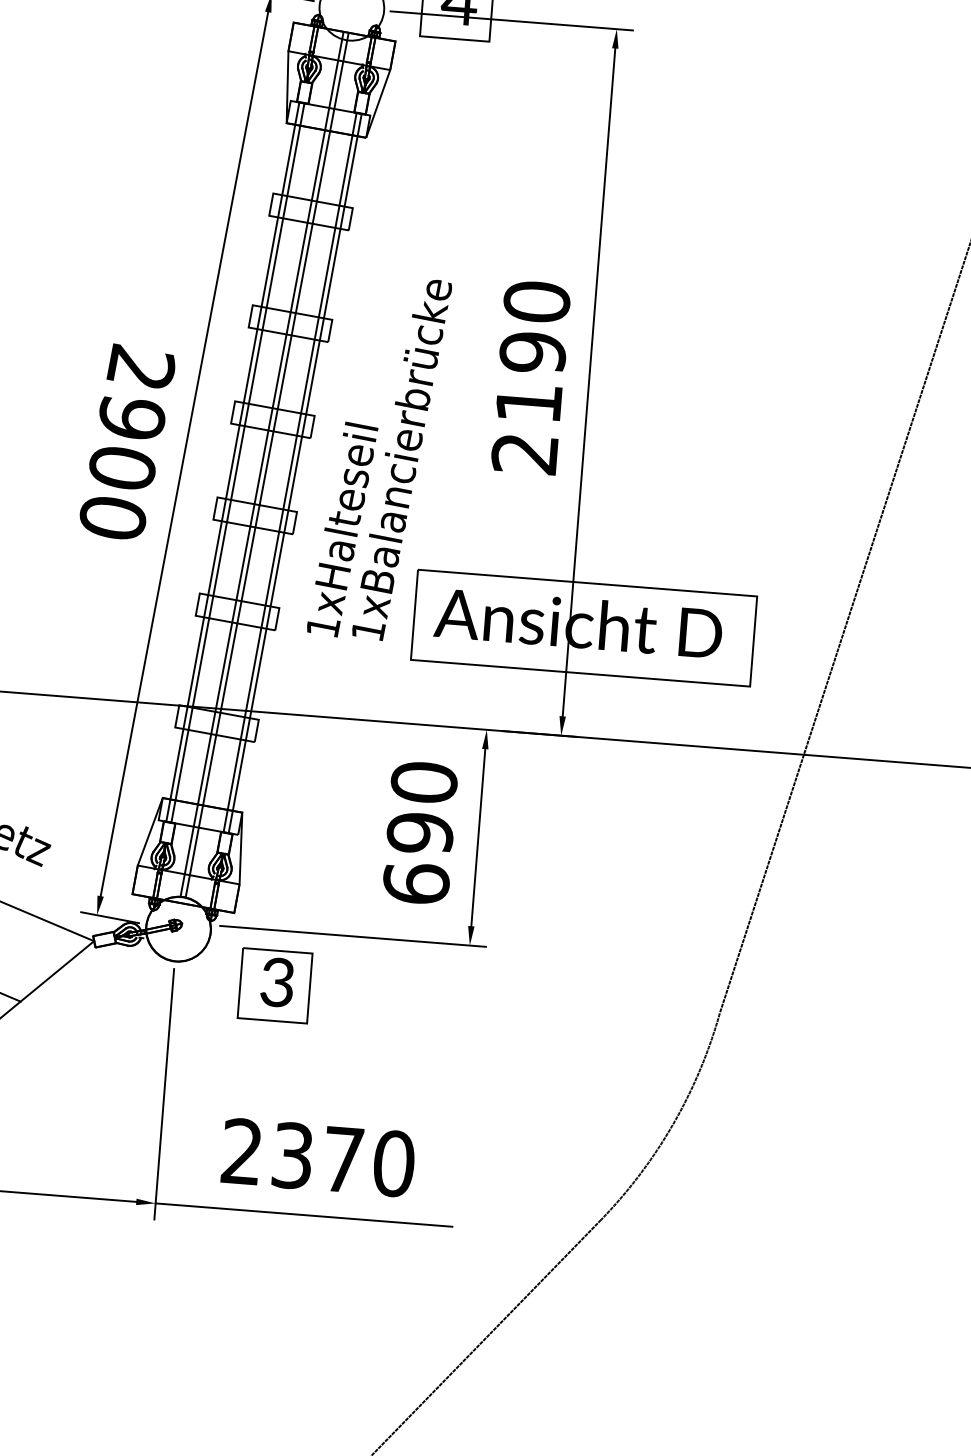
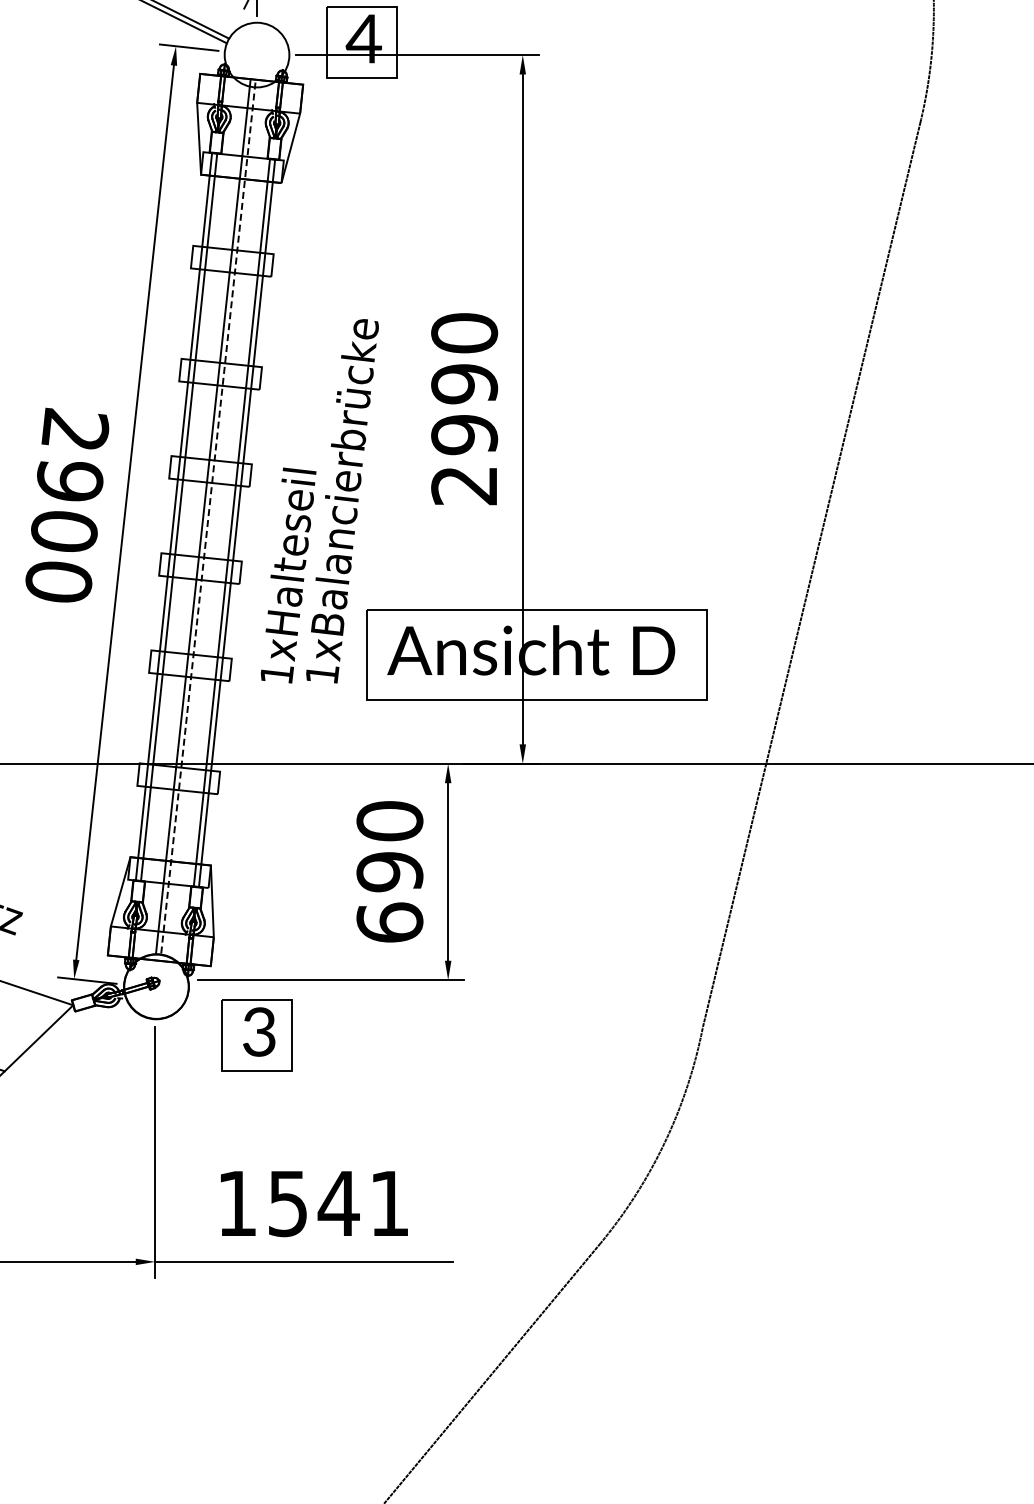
text: (528, 403) -> (464, 435), 2190 -> 2990
line: (267, 464) -> (208, 516), solid -> dashed
text: (318, 1157) -> (313, 1203), 2370 -> 1541

